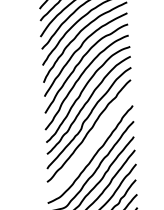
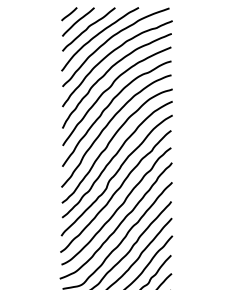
curve: (91, 142) -> (118, 206), added

